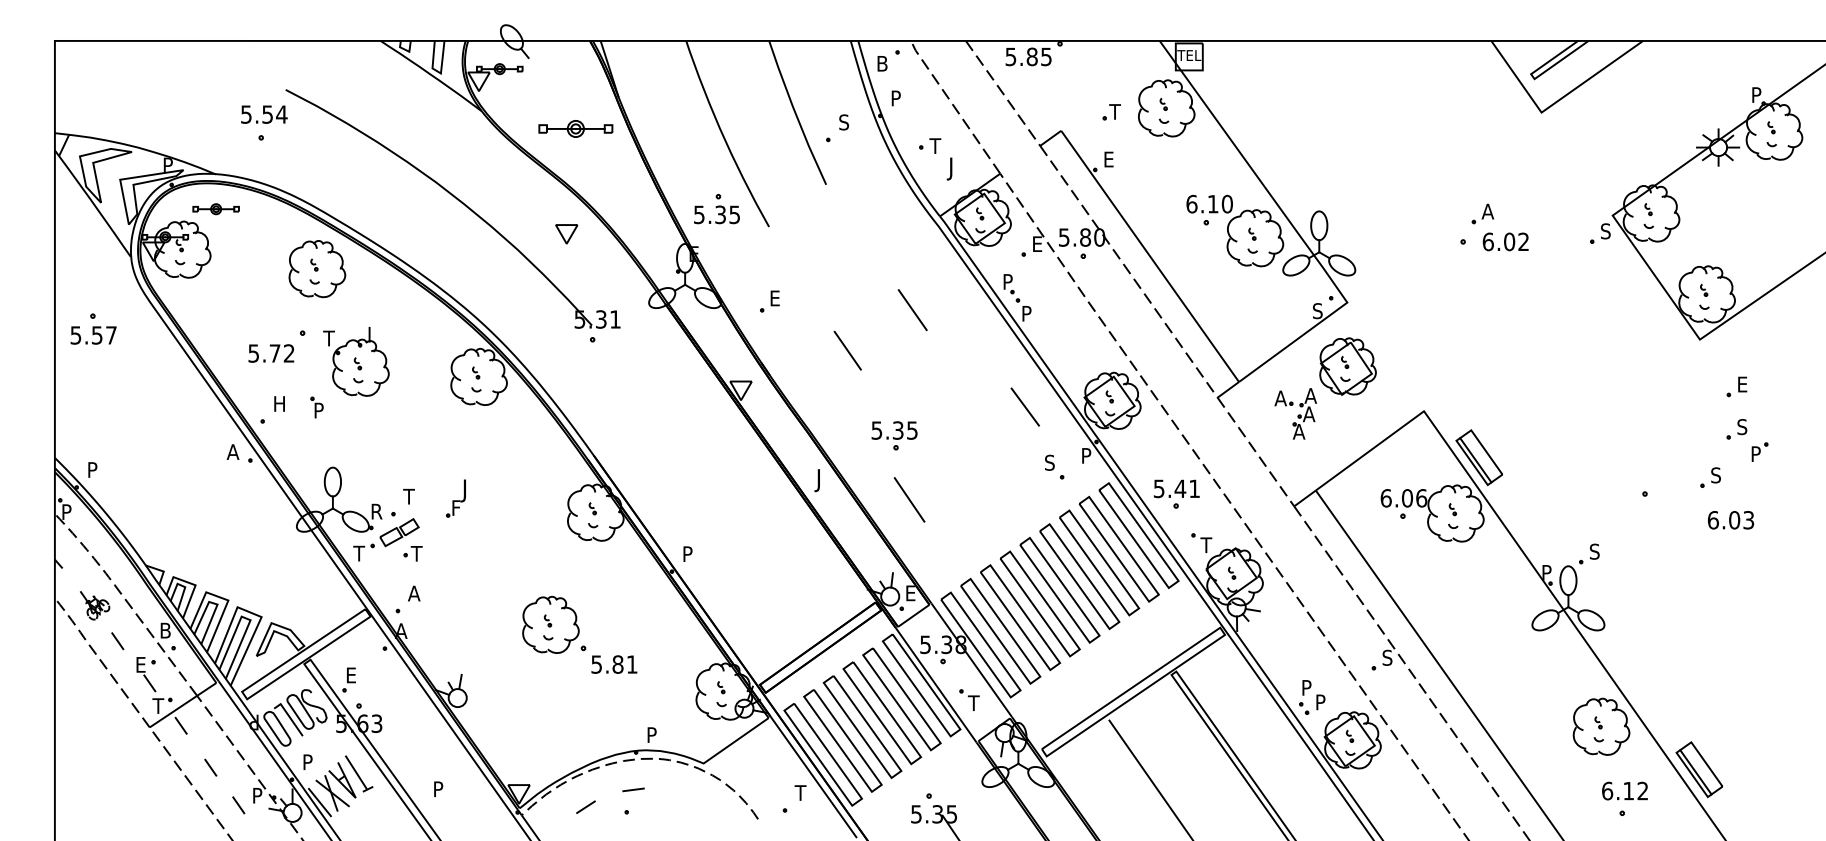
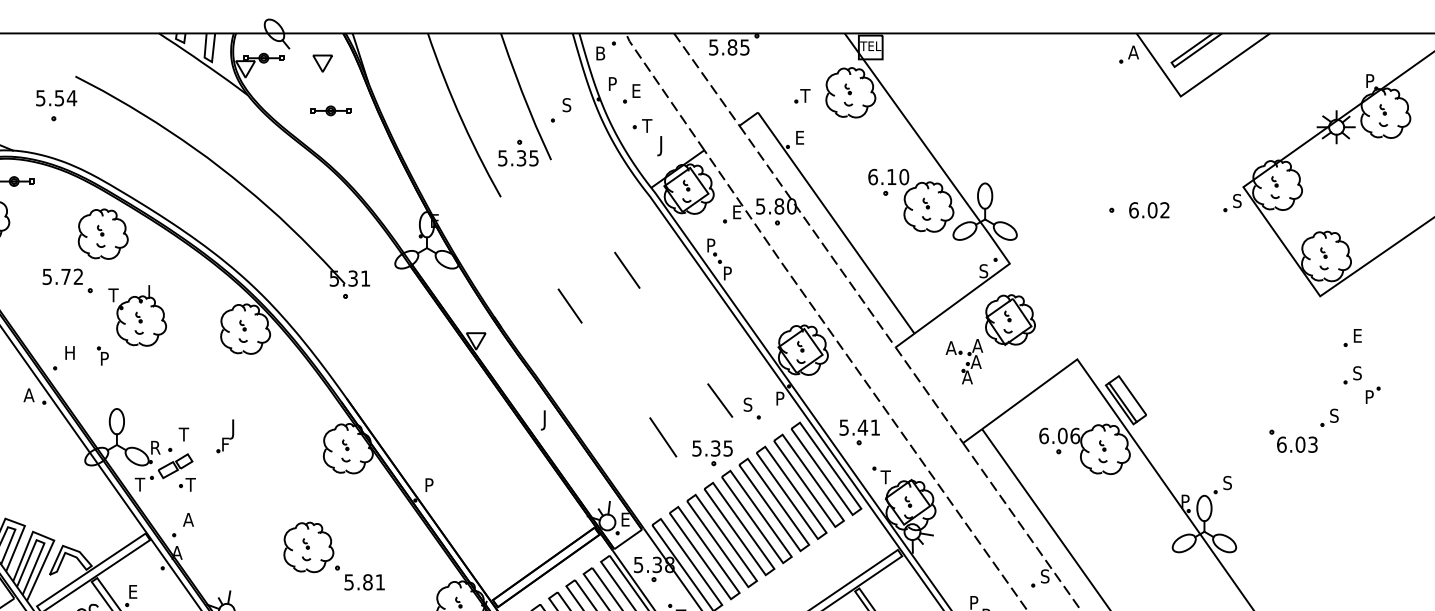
part: (575, 128) -> (330, 110), size x0.62
part: (716, 209) -> (517, 153), moved
part: (1482, 213) -> (1128, 54), moved
part: (566, 234) -> (322, 63), moved
part: (769, 301) -> (631, 93), moved
text: (271, 353) -> (62, 276), moved
line: (1024, 406) -> (719, 400), moved
part: (894, 435) -> (712, 452), moved
line: (909, 499) -> (663, 437), moved
text: (1730, 520) -> (1296, 444), moved

